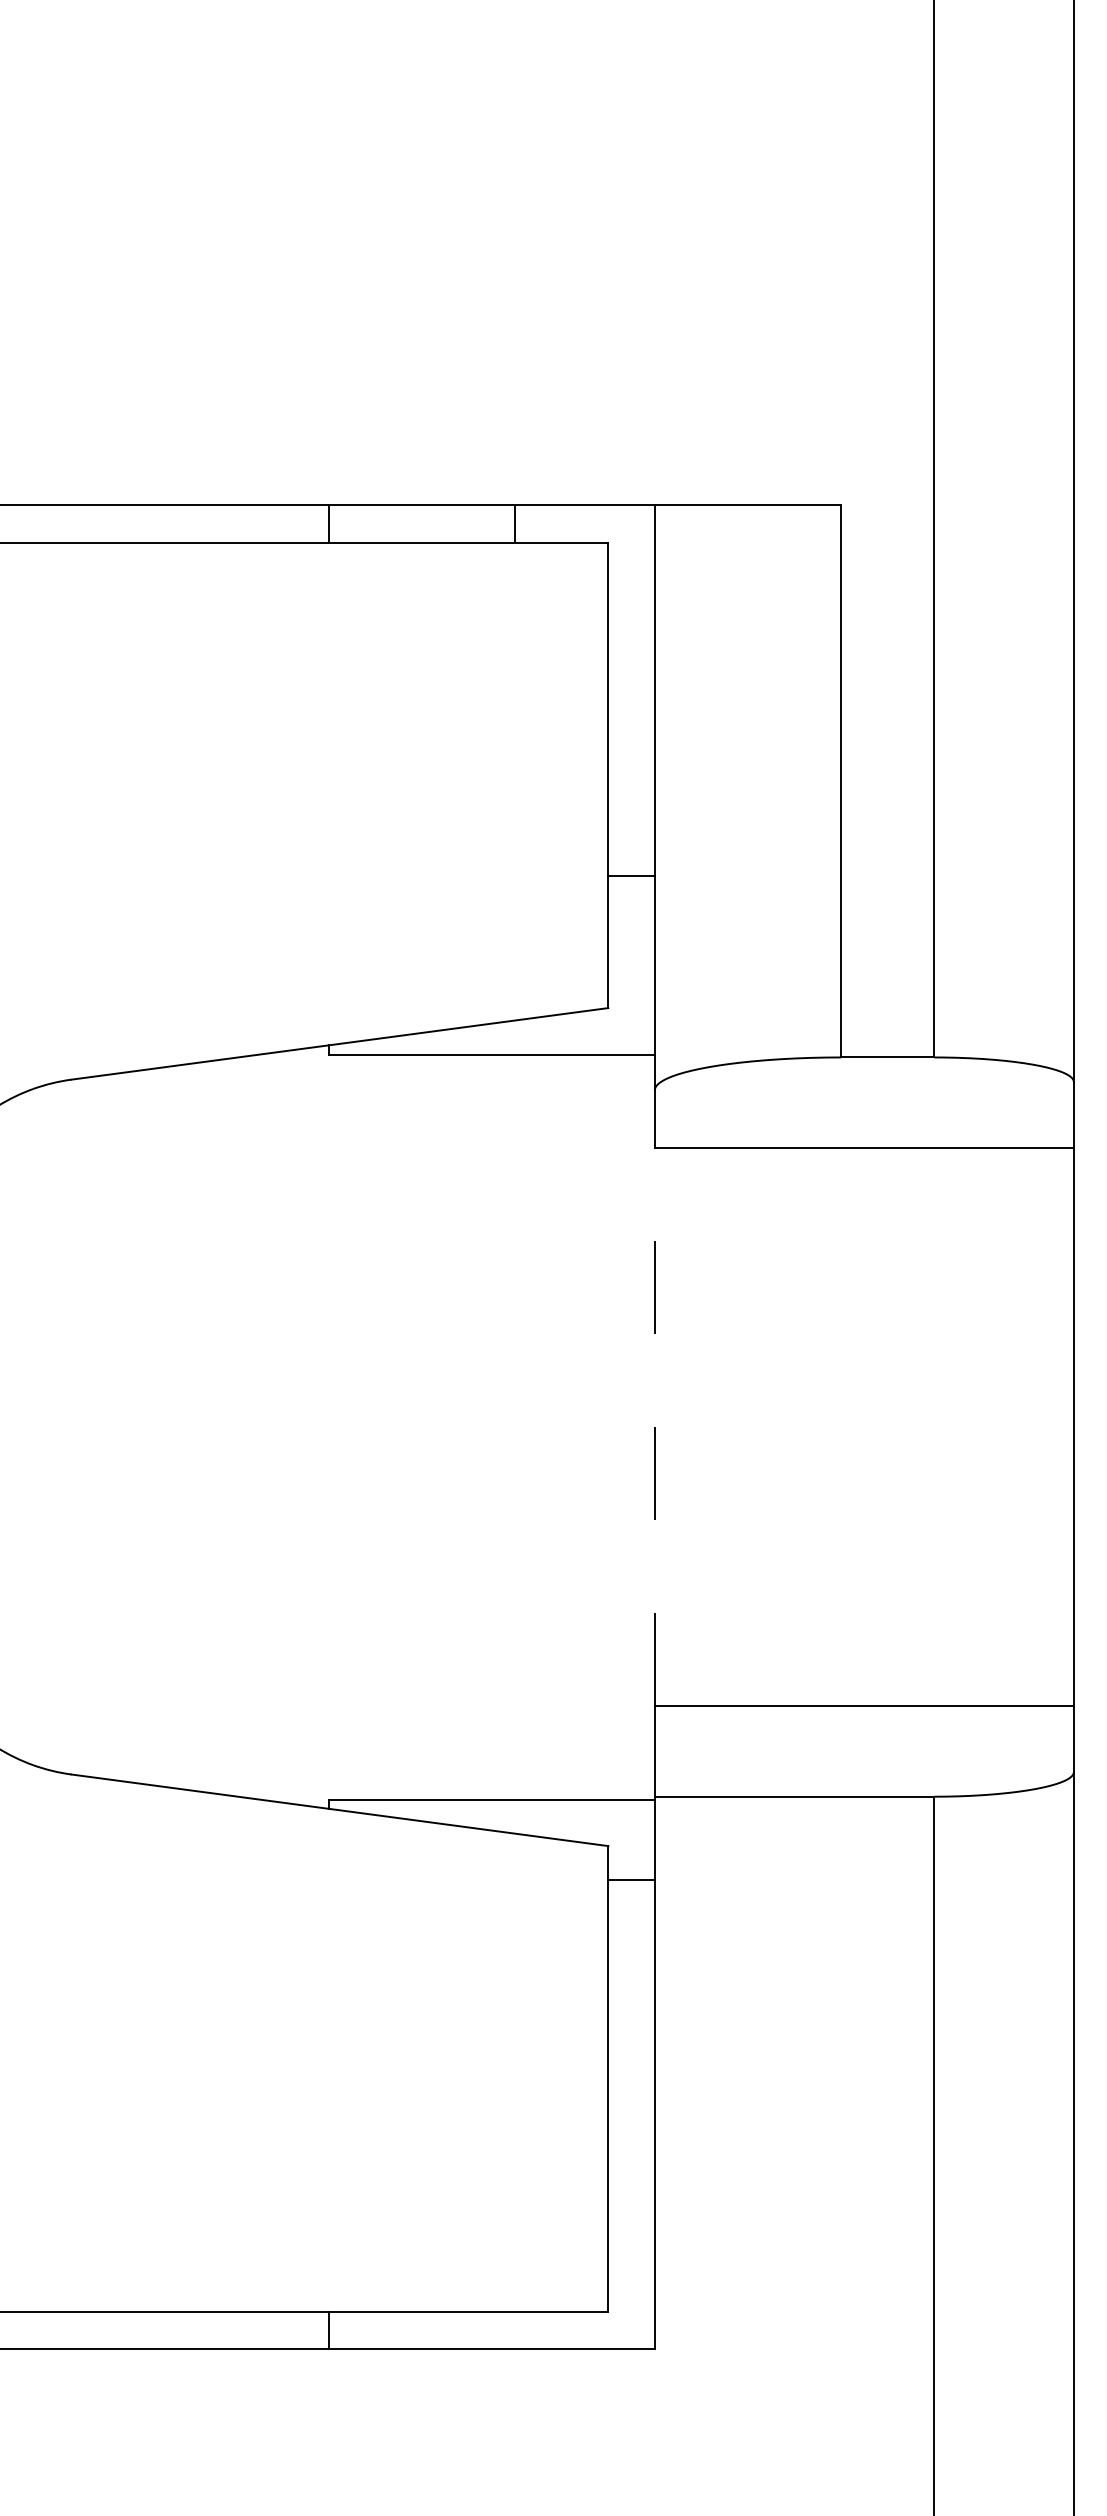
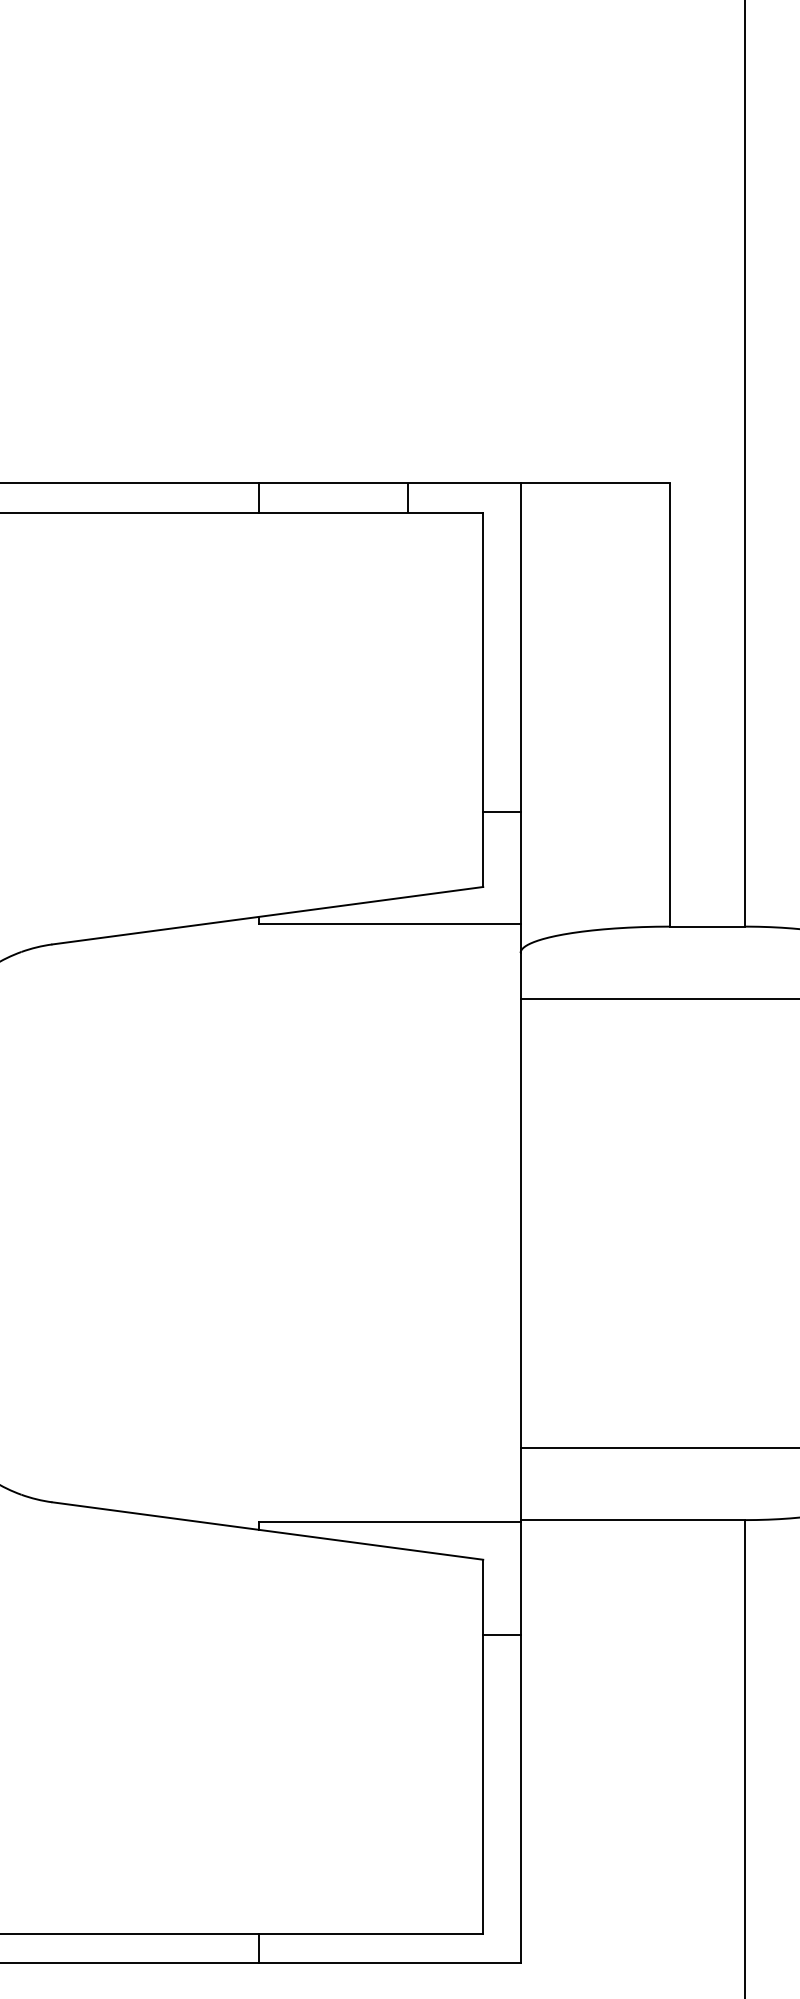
line: (631, 875) -> (501, 811), moved
line: (654, 1426) -> (520, 1222), dashed -> solid
line: (631, 1880) -> (501, 1634), moved

